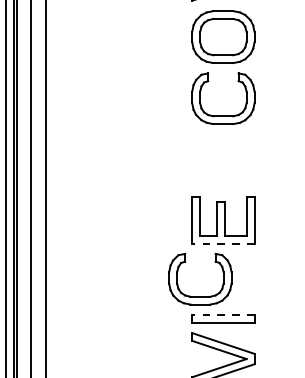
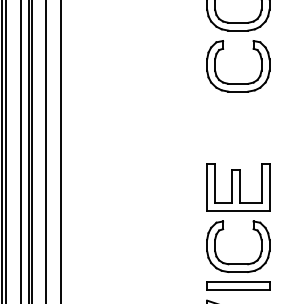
line: (222, 243) -> (237, 211), dashed -> solid
part: (200, 296) -> (238, 264), moved
line: (222, 314) -> (237, 282), dashed -> solid

